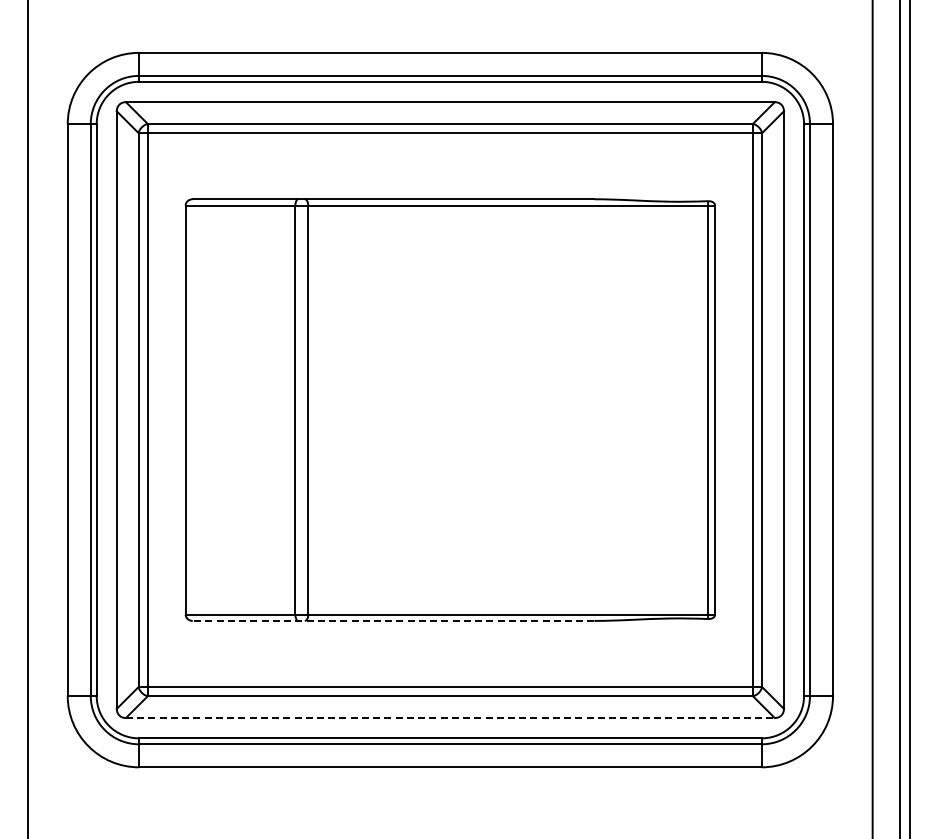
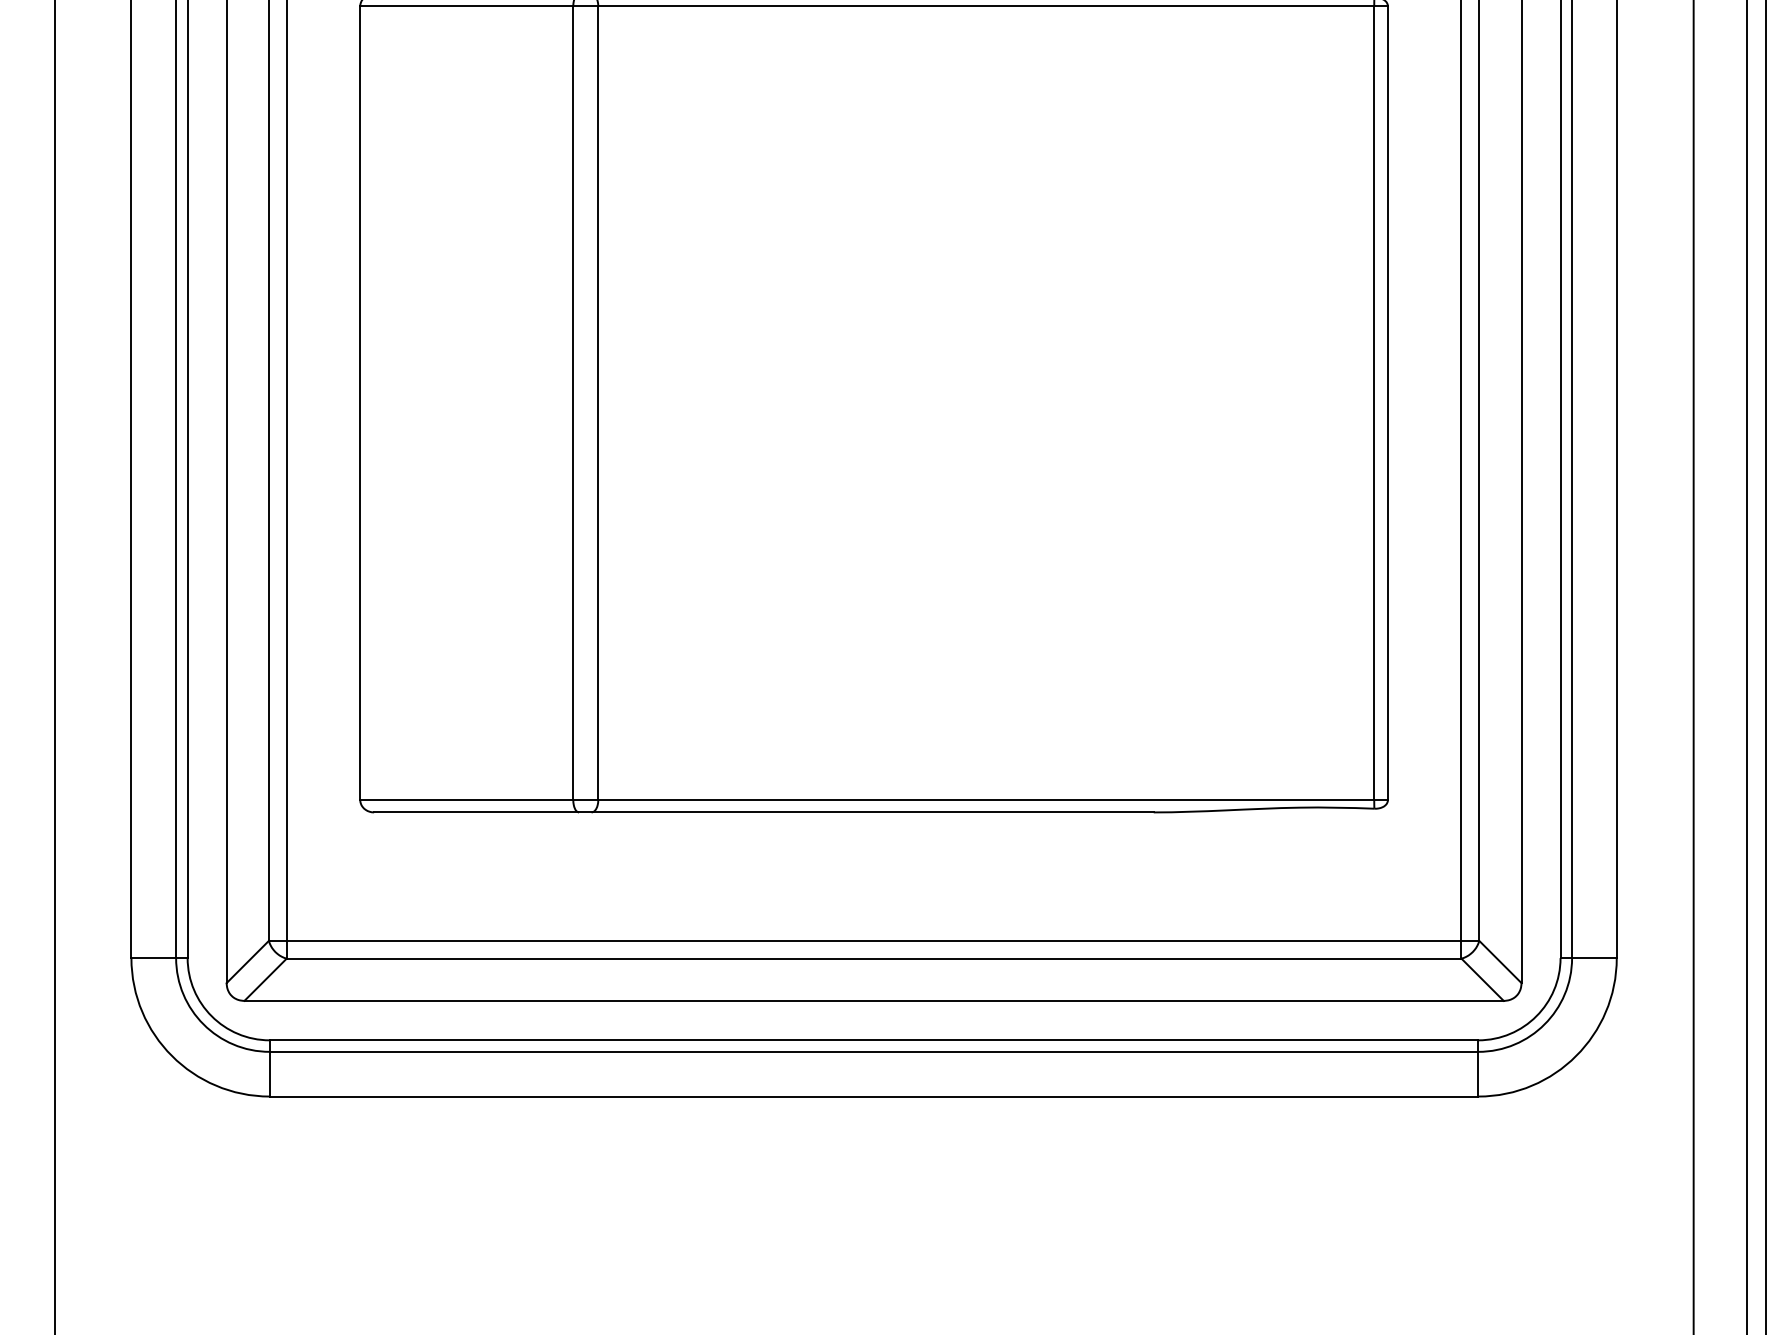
line: (393, 620) -> (763, 811), dashed -> solid
line: (450, 718) -> (874, 1001), dashed -> solid

